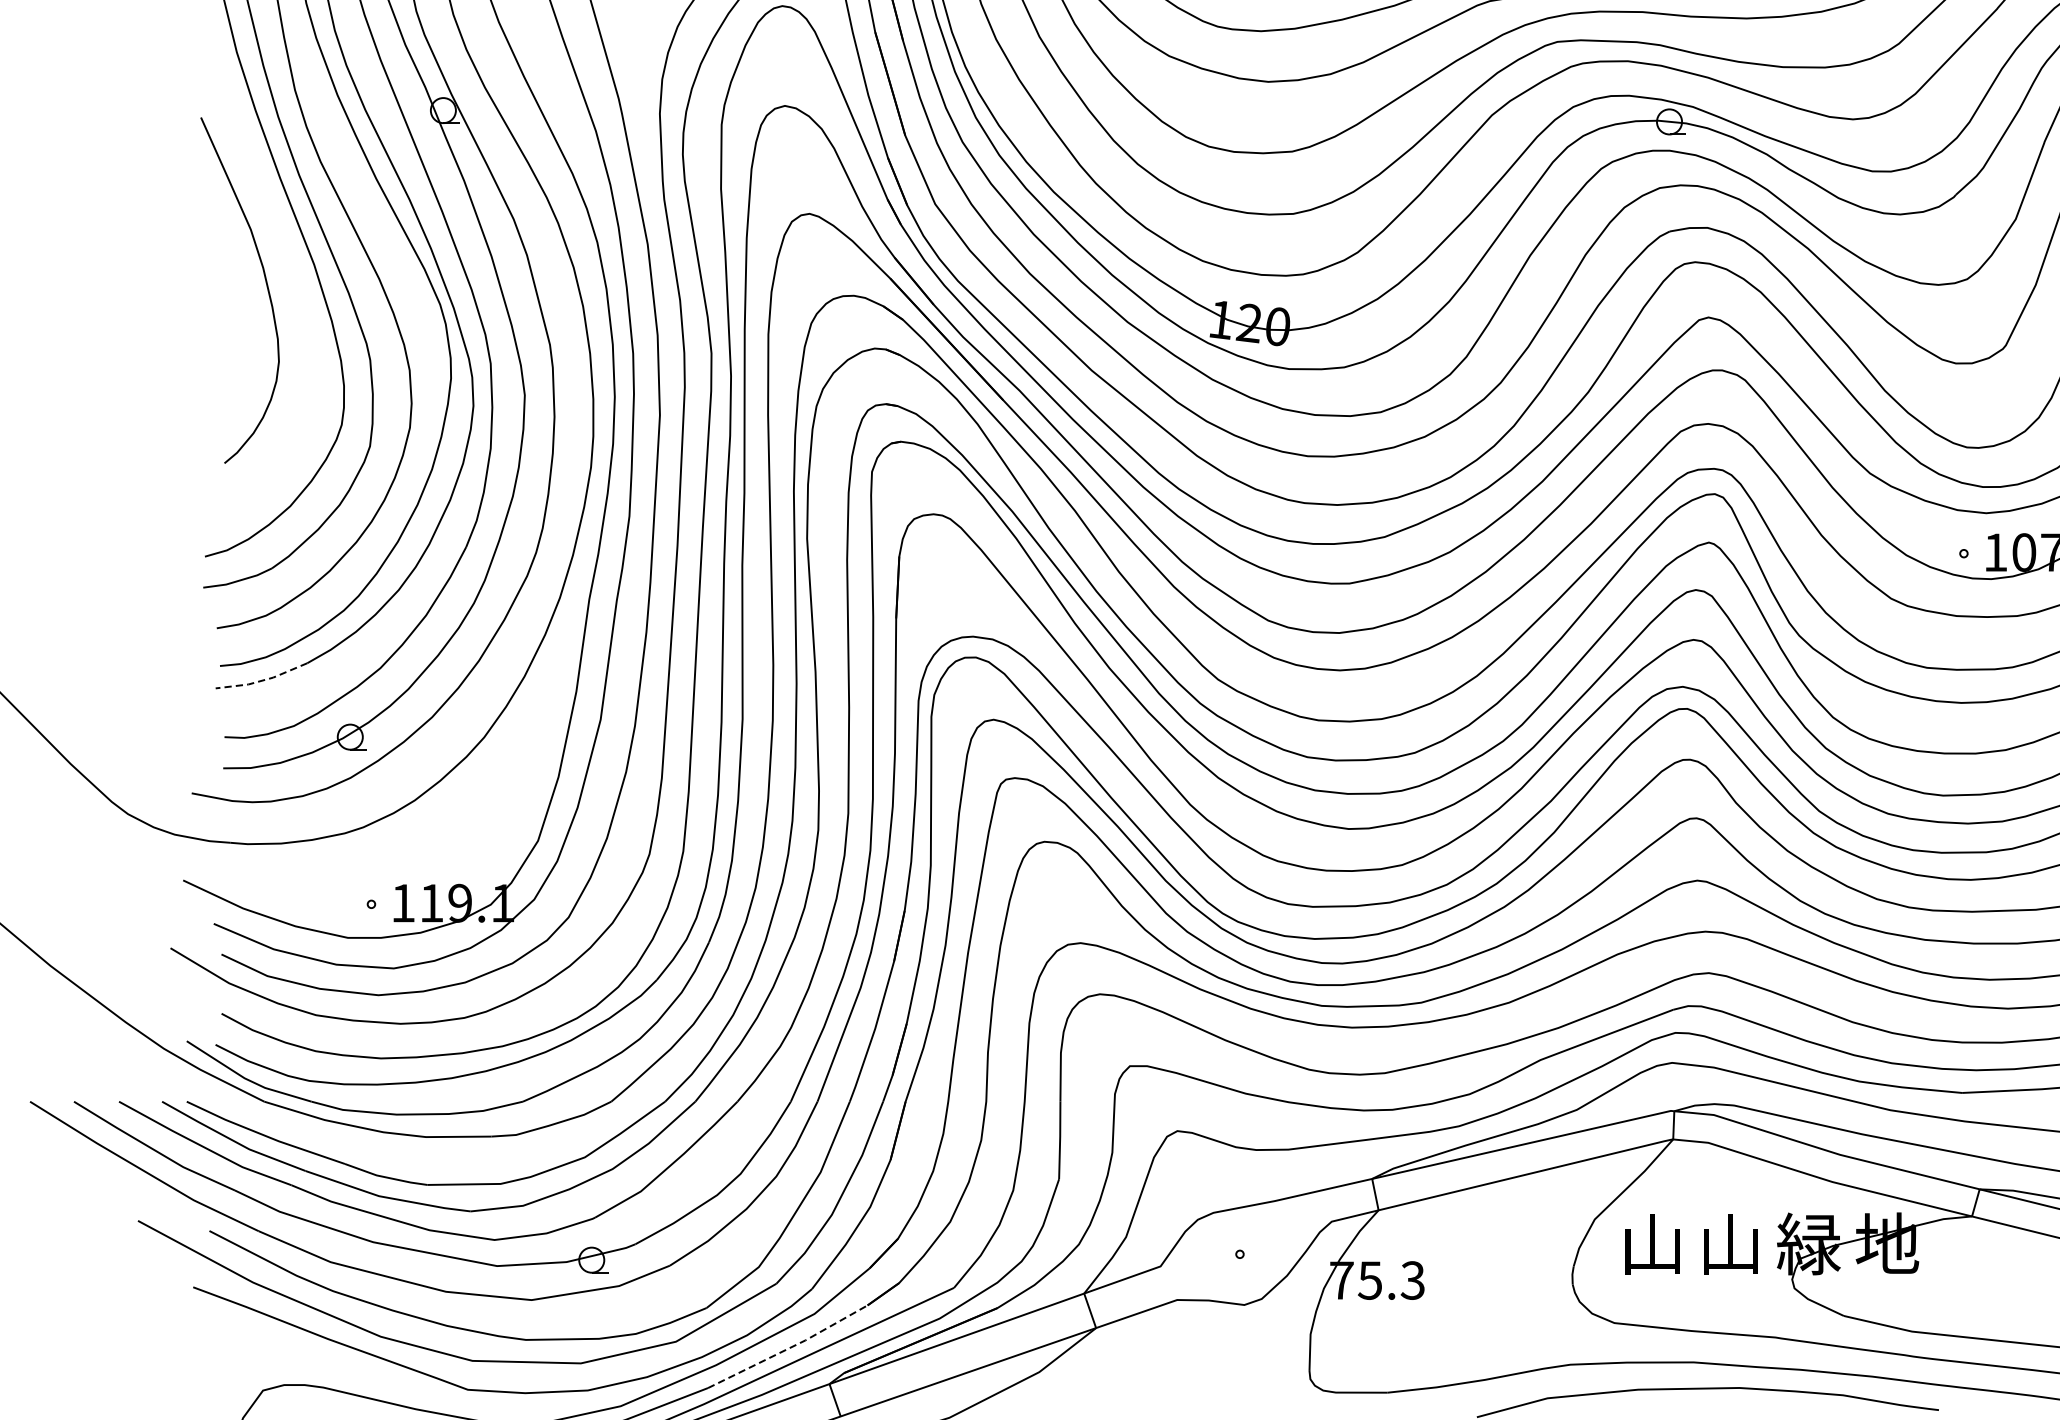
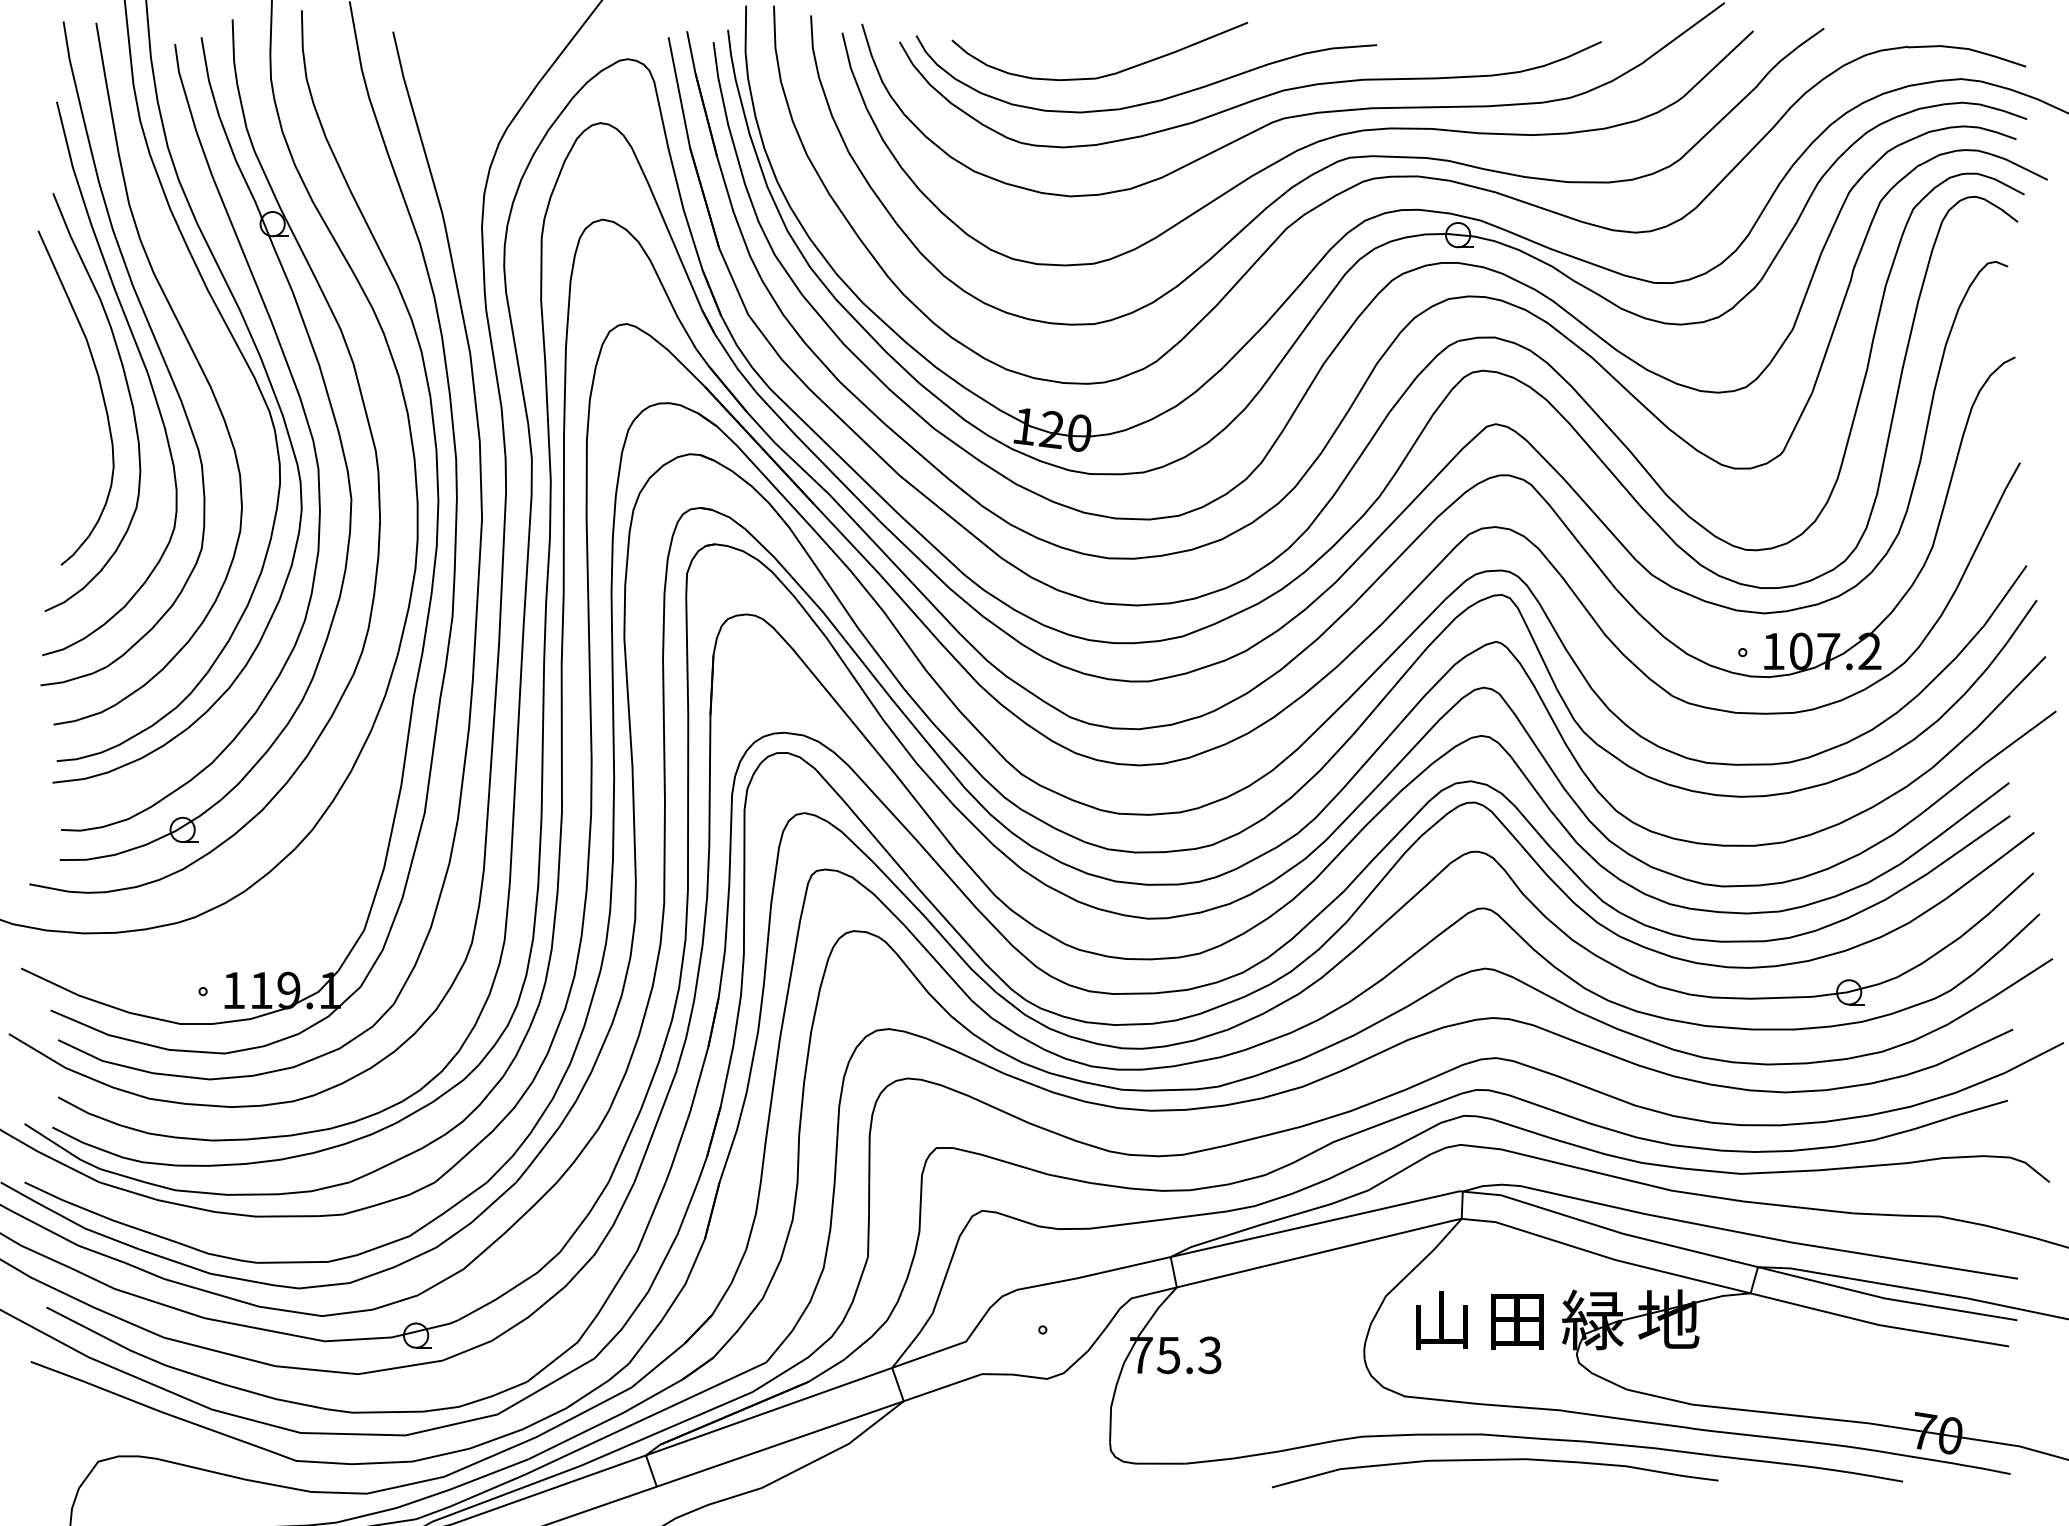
curve: (294, 285) -> (128, 393), added
line: (262, 680) -> (97, 775), dashed -> solid
text: (1730, 1244) -> (1517, 1320), 山 -> 田
line: (788, 1347) -> (606, 1420), dashed -> solid

